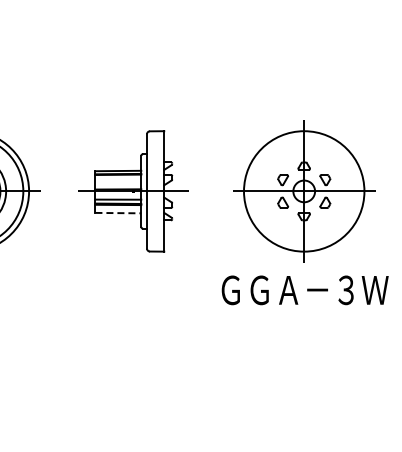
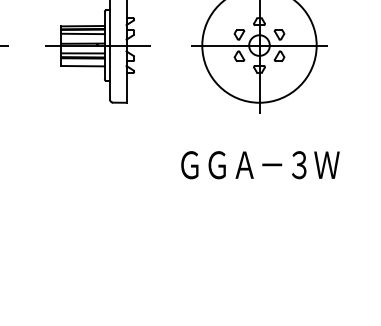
line: (118, 178) -> (83, 33), added
line: (118, 213) -> (83, 66), dashed -> solid
text: (304, 290) -> (259, 165), moved

